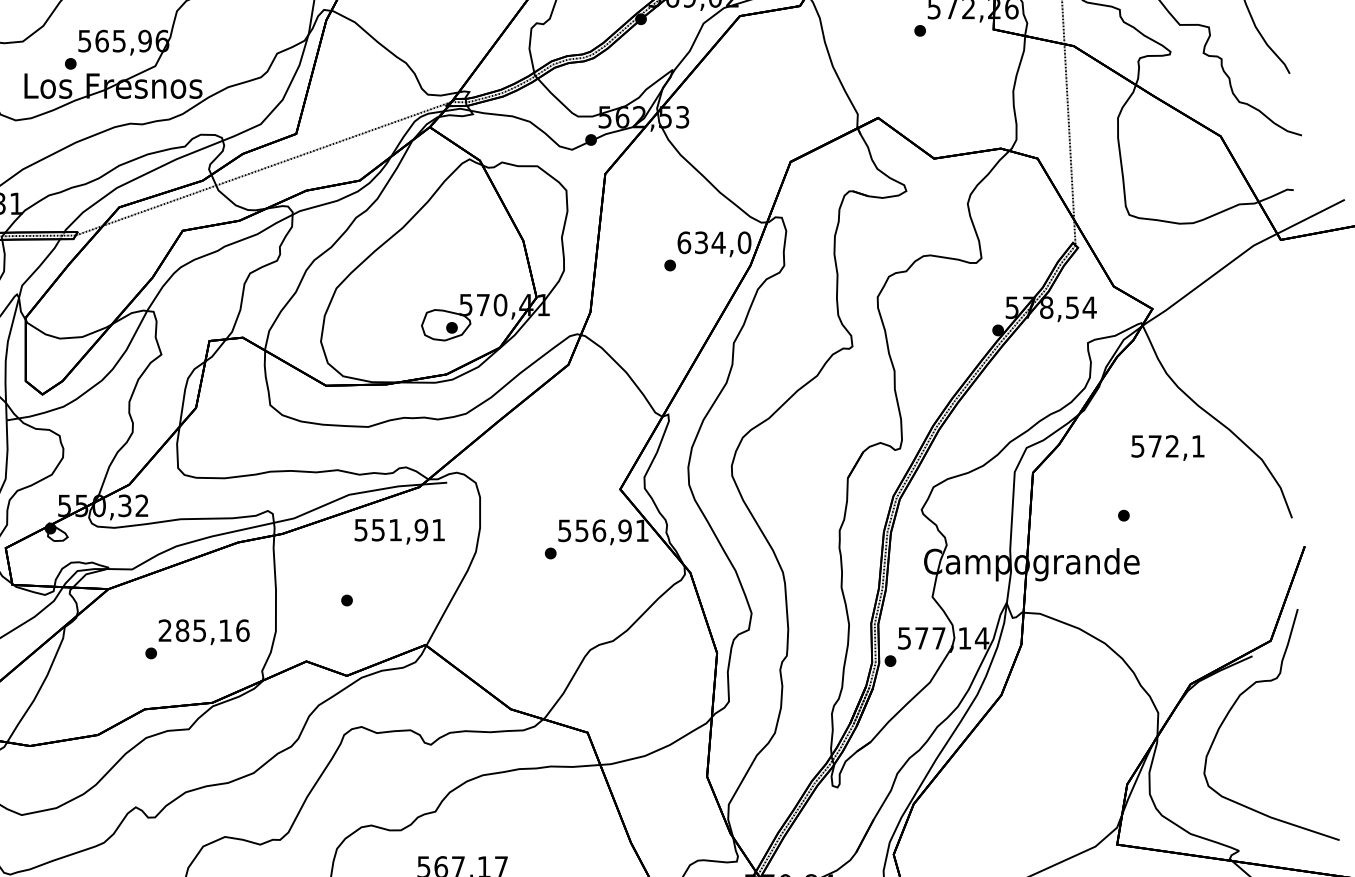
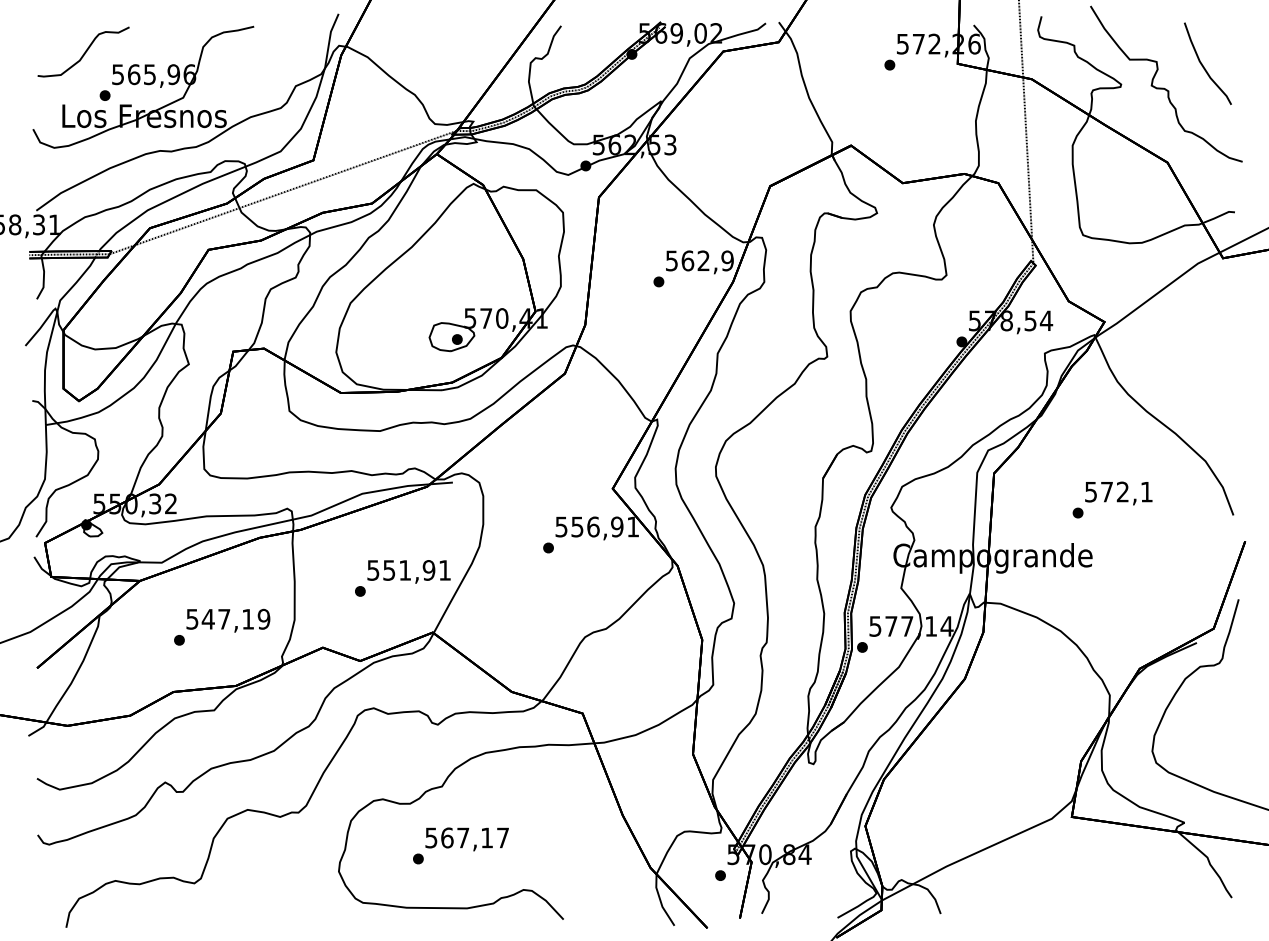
text: (714, 242) -> (699, 260), 634,0 -> 562,9
text: (1167, 447) -> (1118, 493), moved
text: (399, 531) -> (408, 571), moved
text: (204, 629) -> (228, 618), 285,16 -> 547,19

